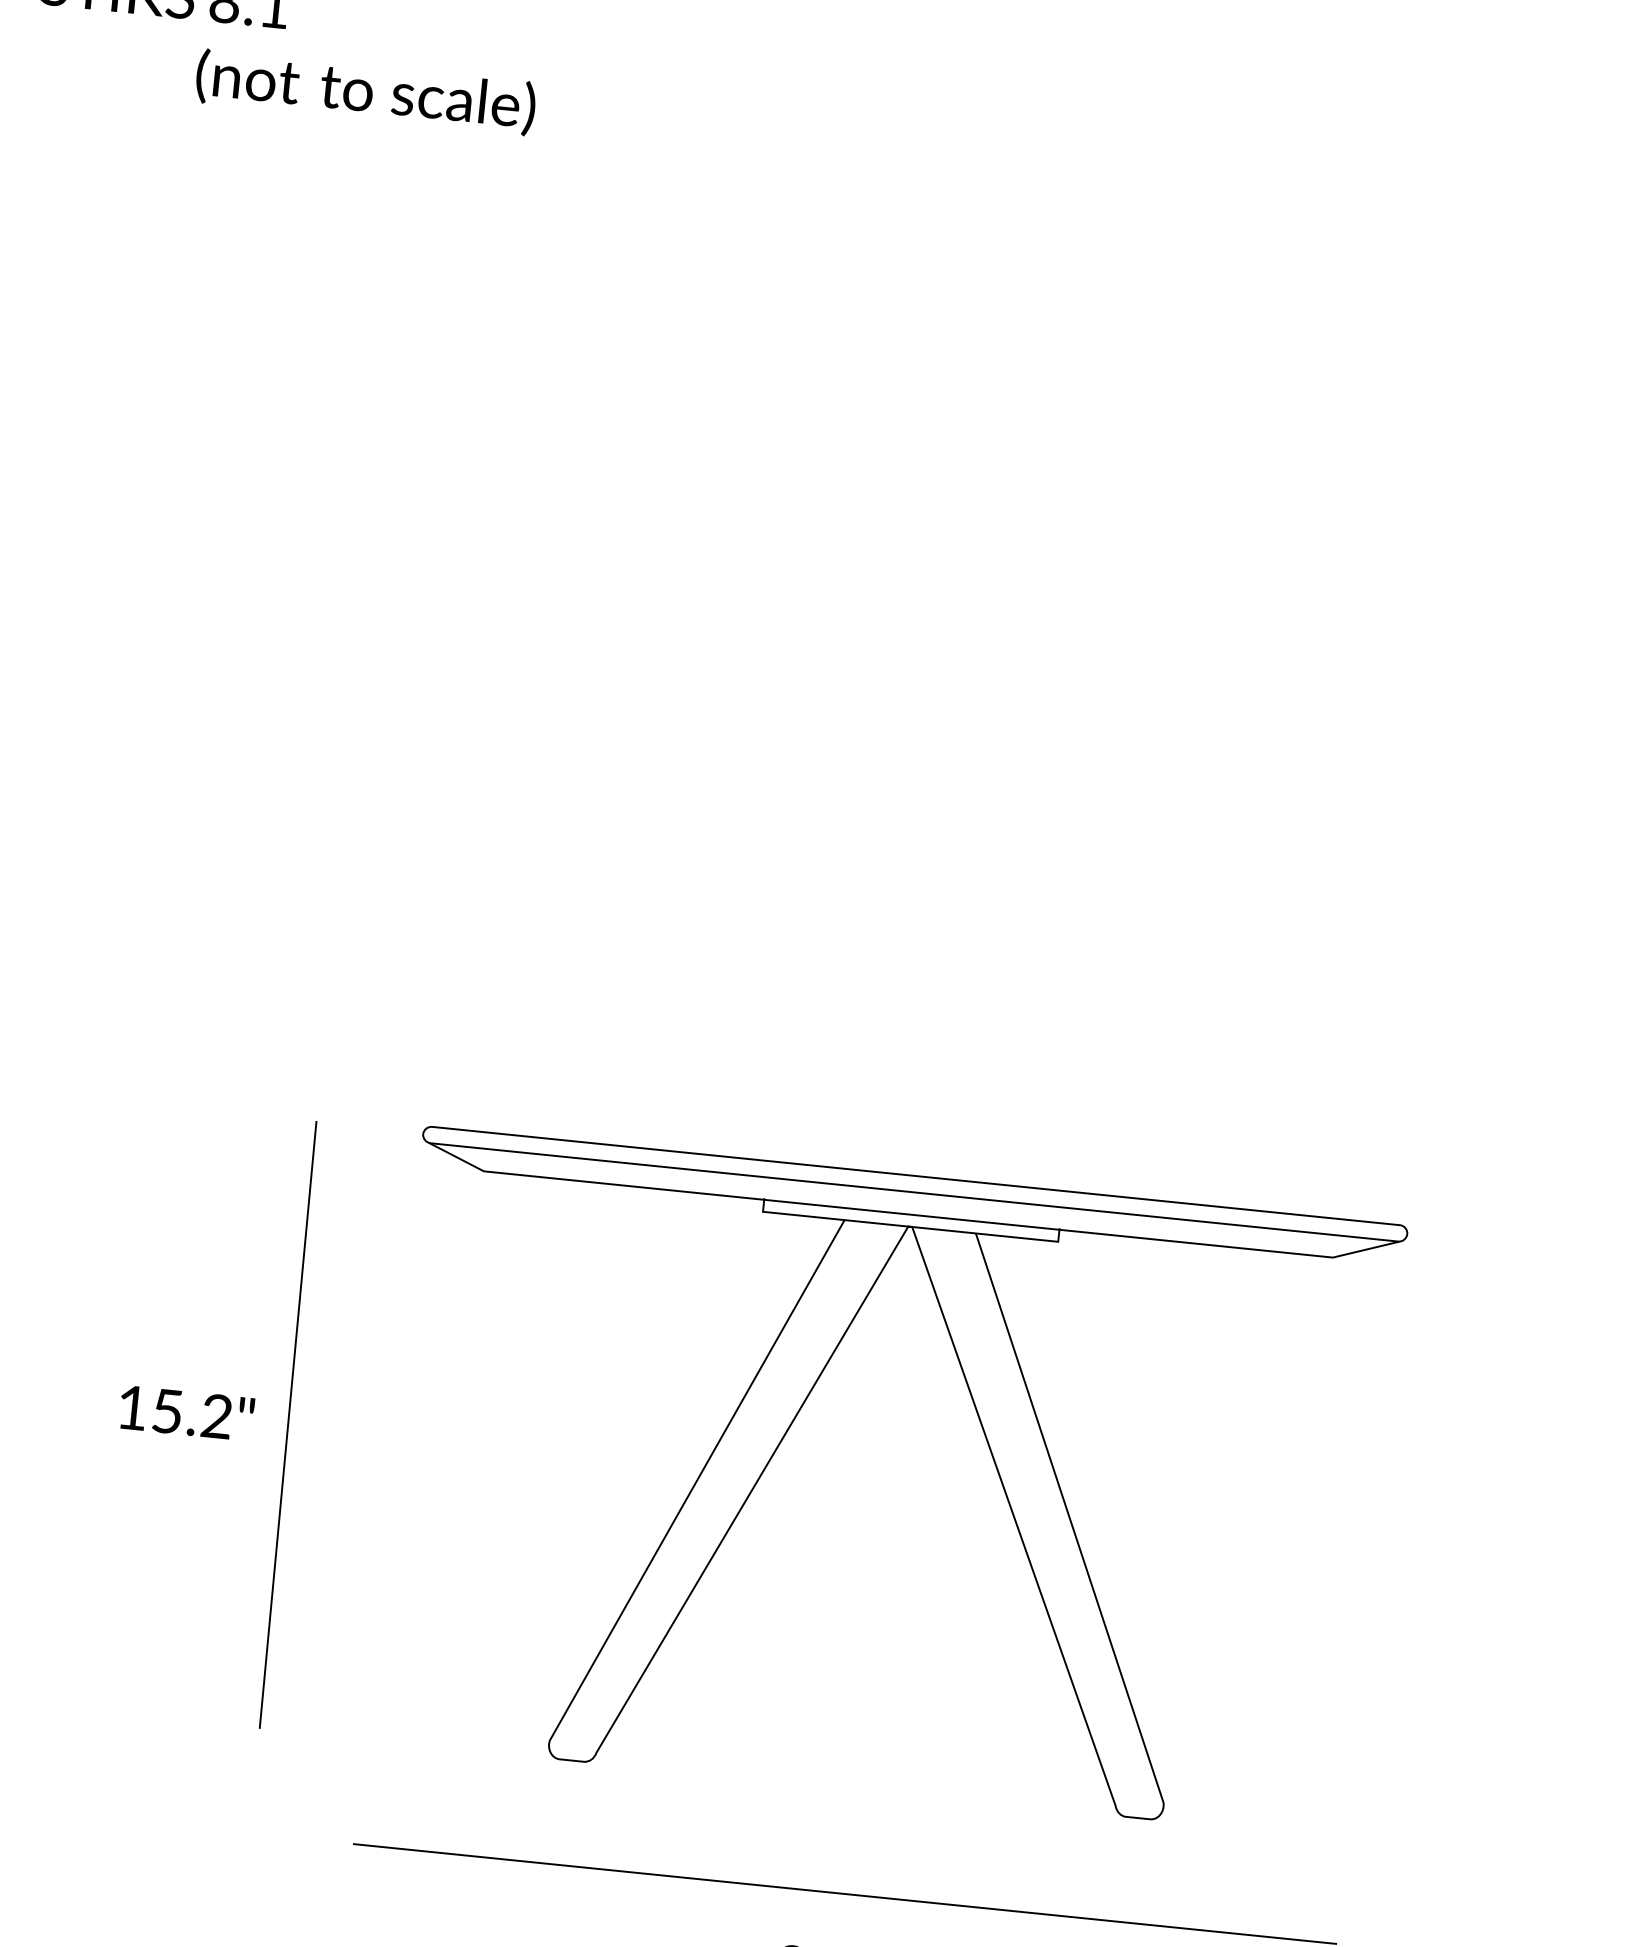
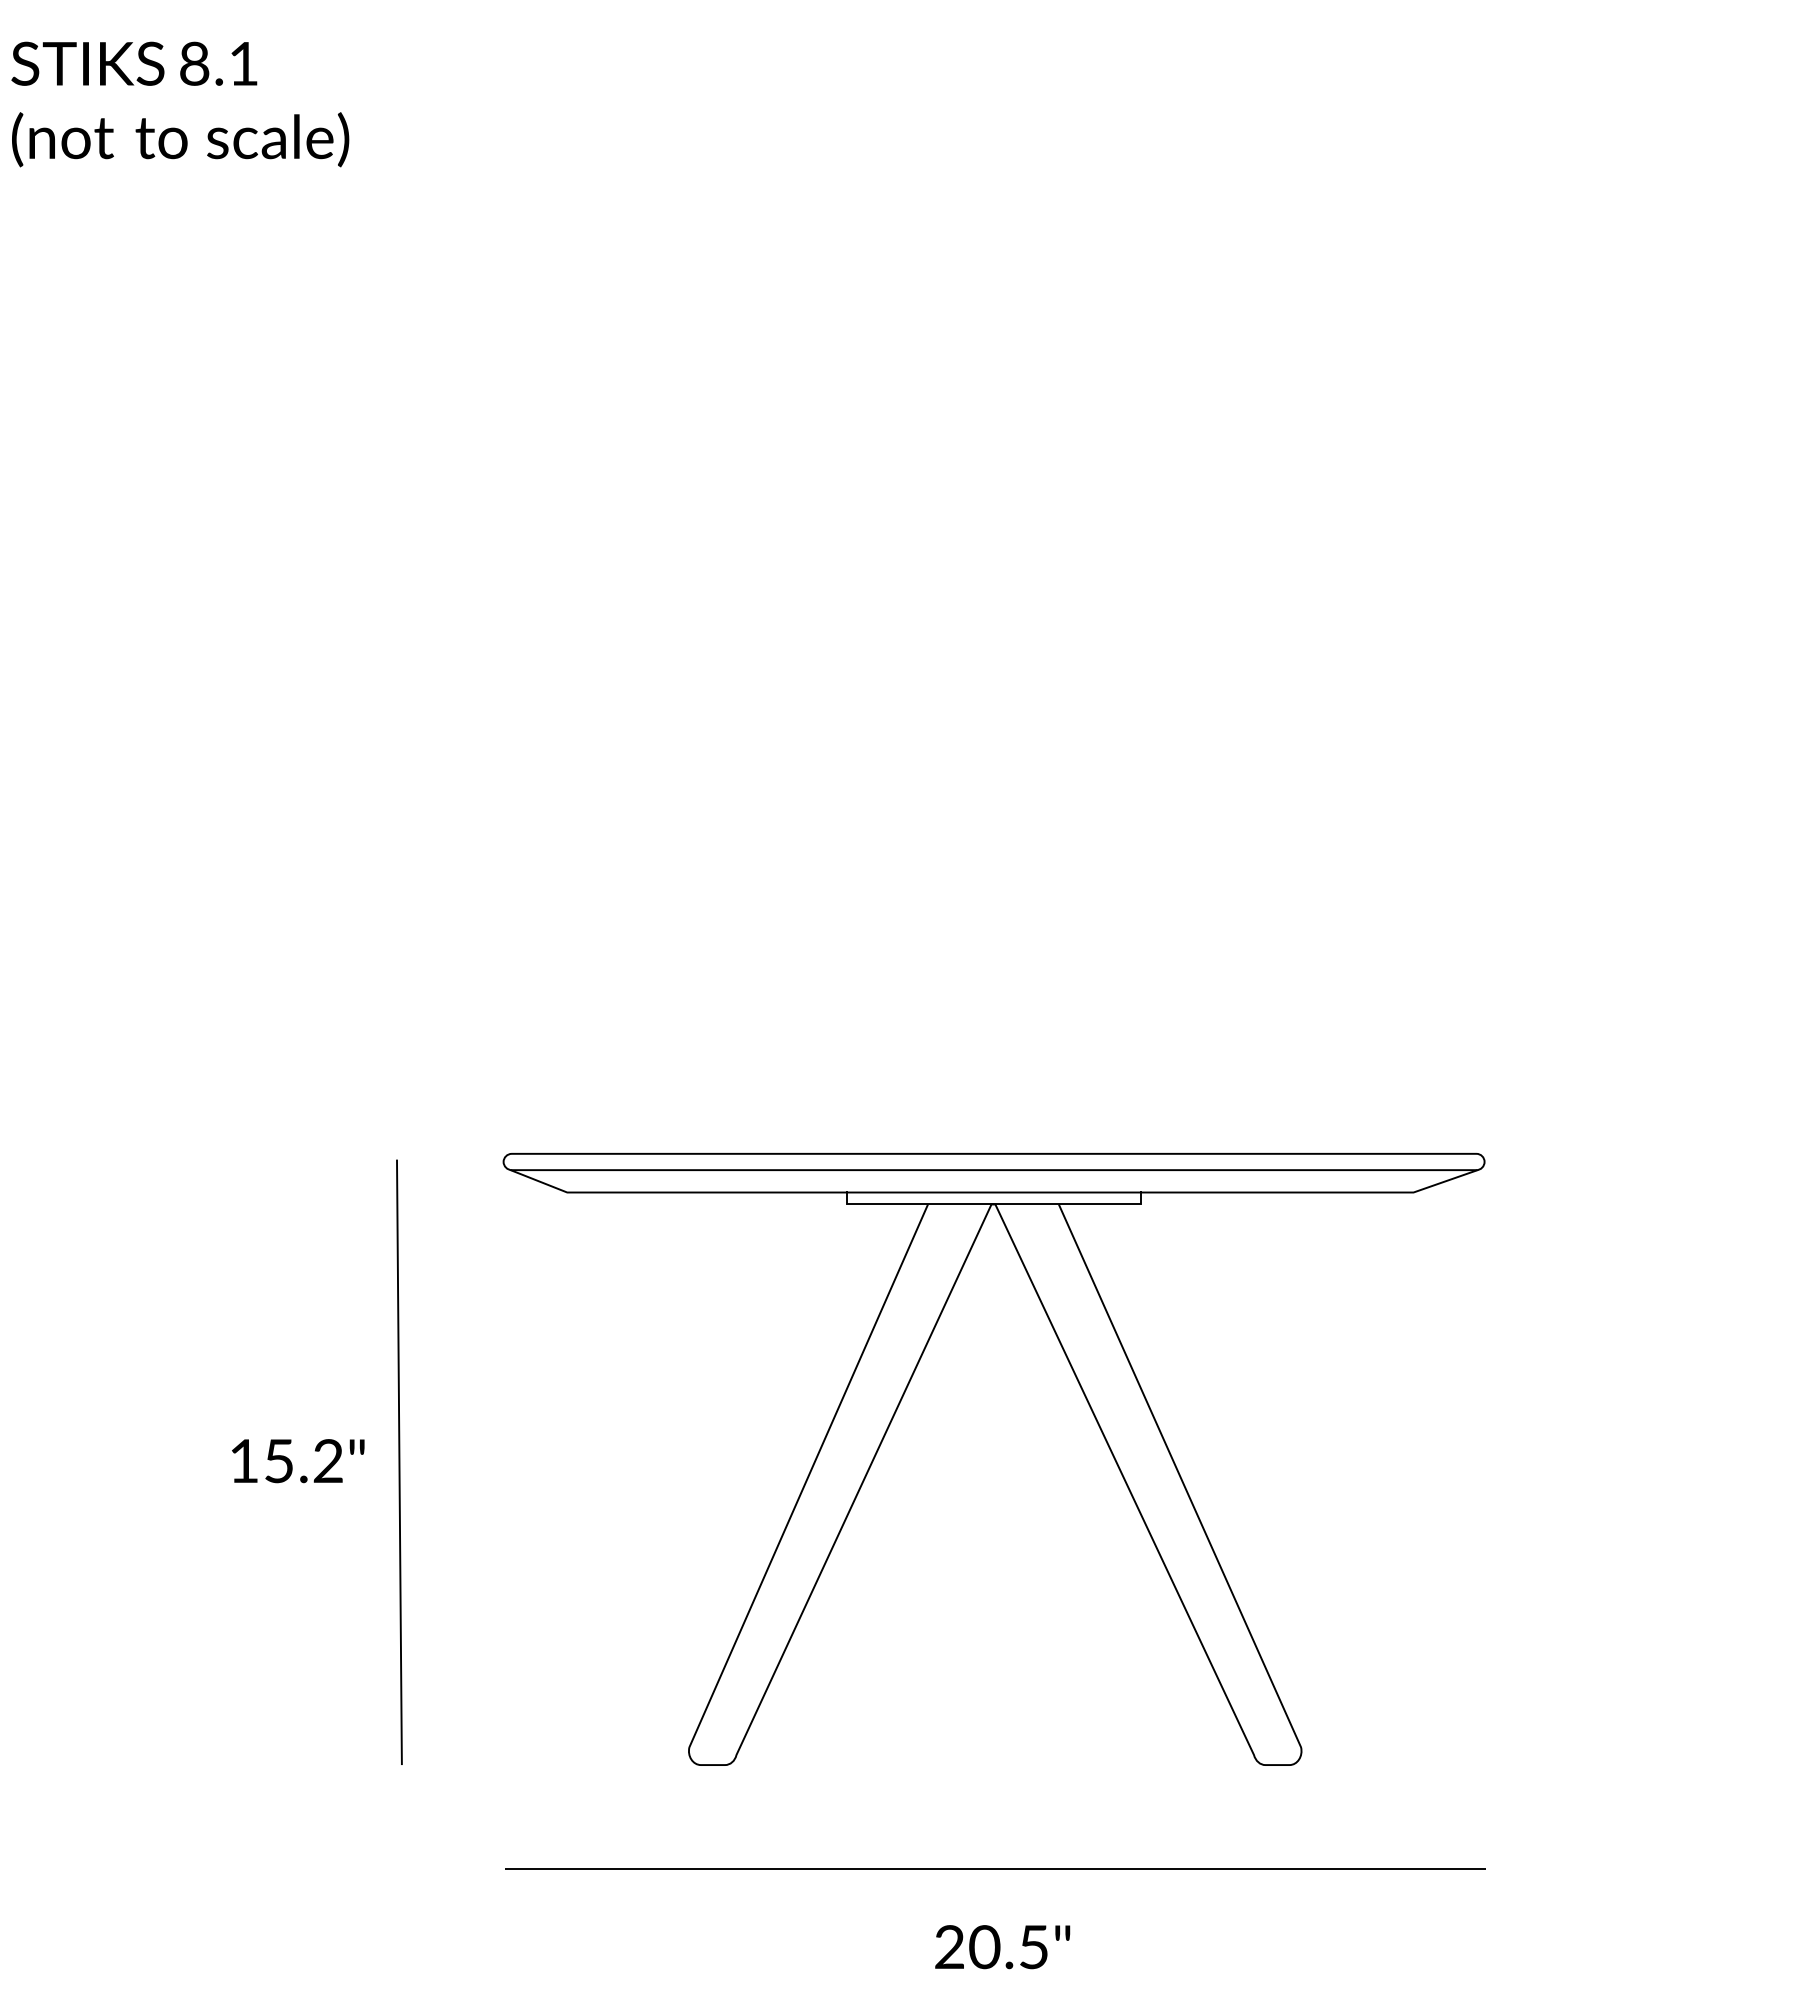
text: (365, 92) -> (180, 139), moved

